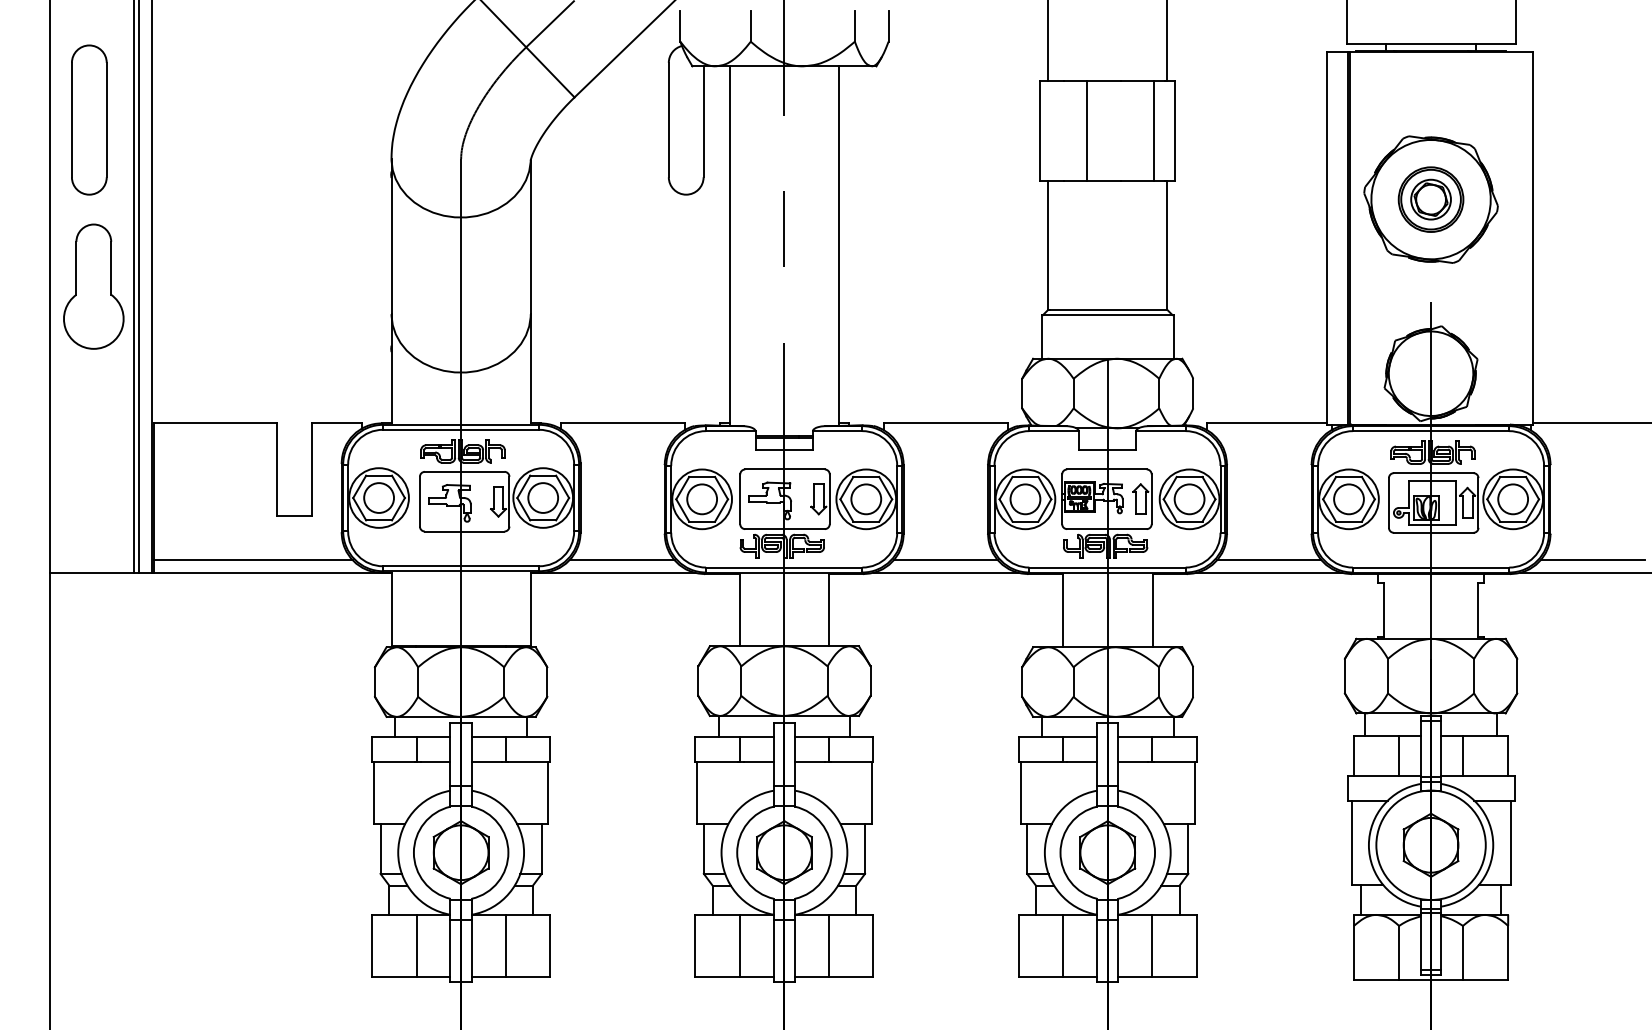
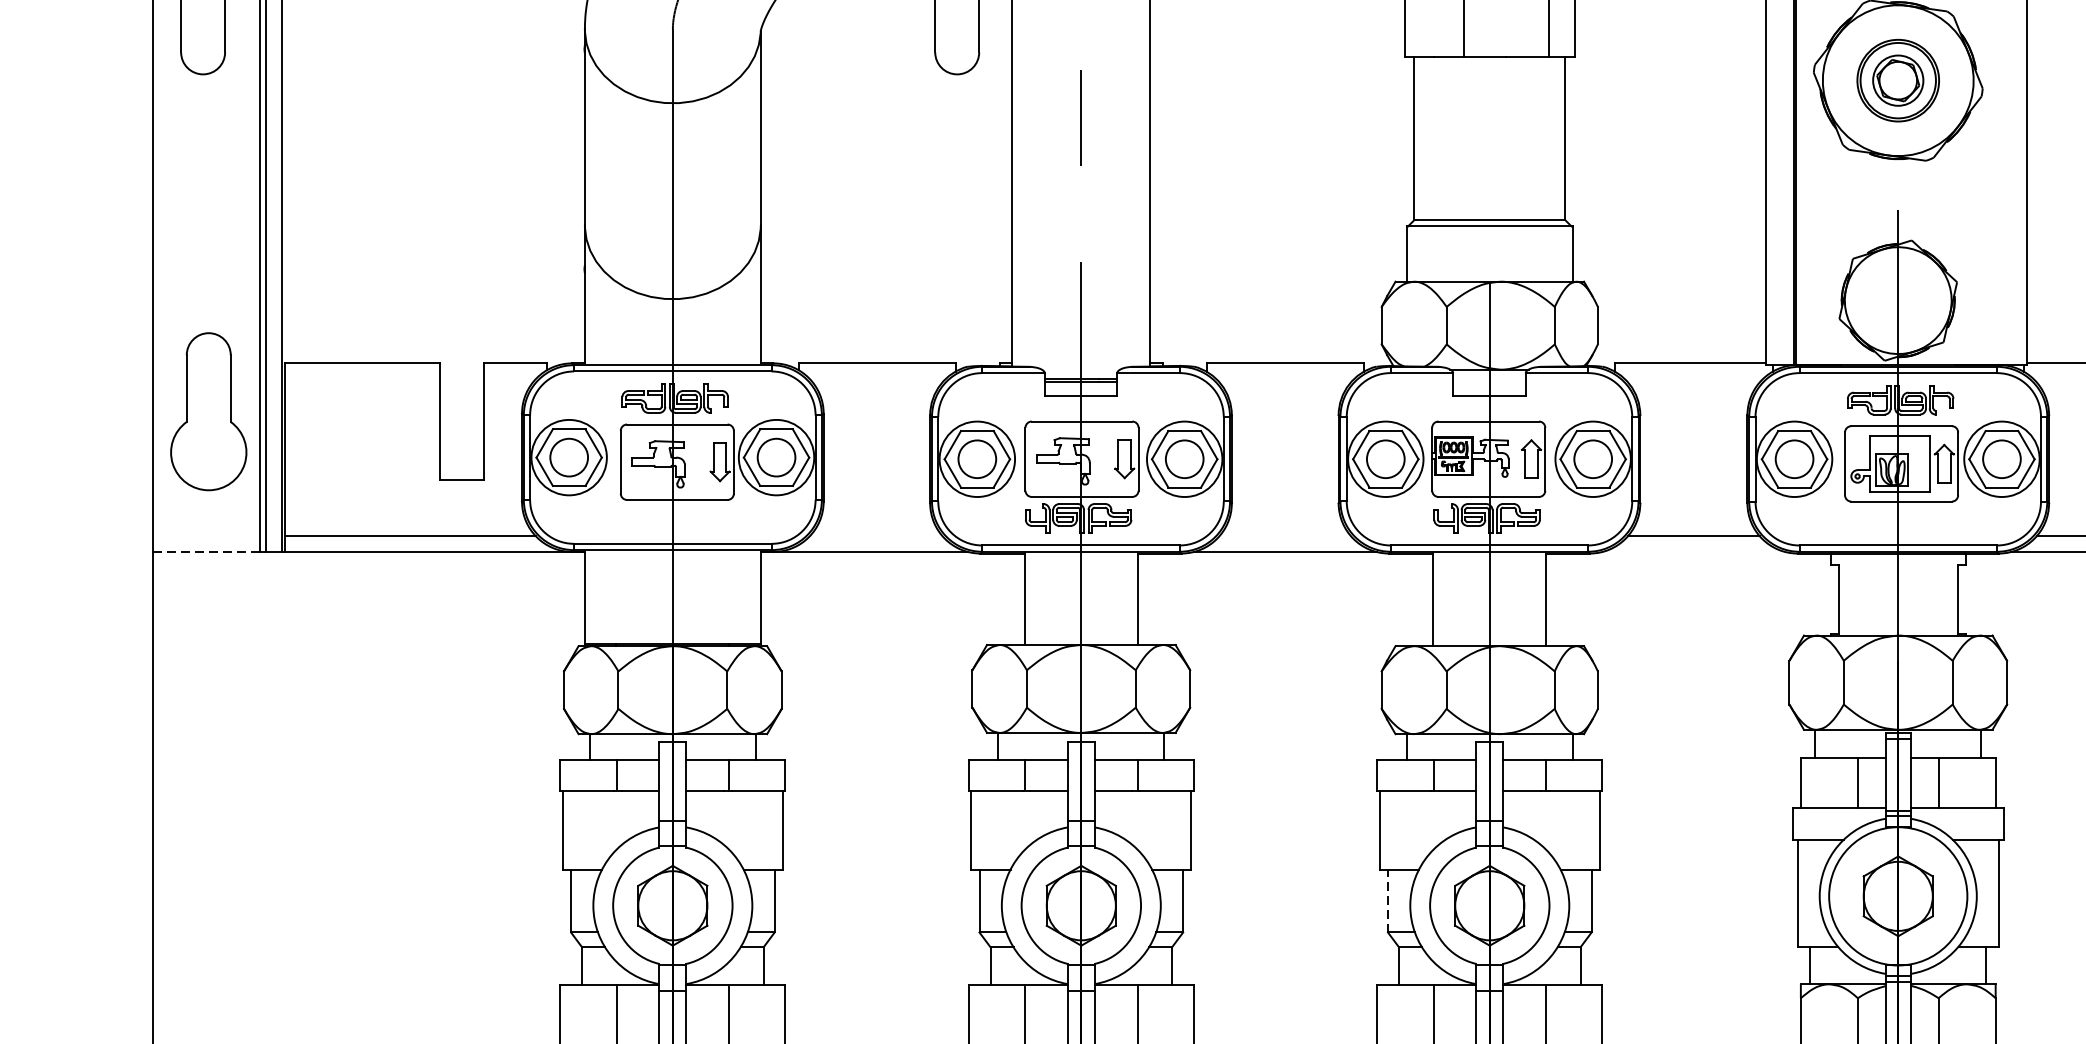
part: (93, 286) -> (208, 411), moved
line: (621, 560) -> (875, 536), removed
line: (945, 560) -> (1284, 536), removed
line: (91, 572) -> (205, 551), solid -> dashed
line: (1268, 572) -> (1692, 551), removed
line: (1027, 849) -> (1388, 901), solid -> dashed

